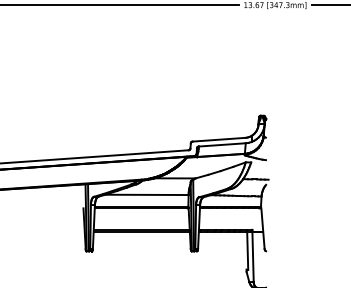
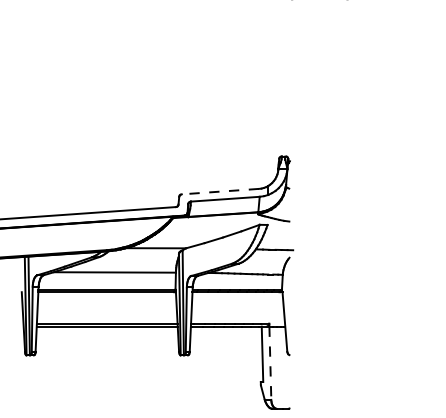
line: (218, 139) -> (219, 191), solid -> dashed
line: (253, 256) -> (271, 362), solid -> dashed

